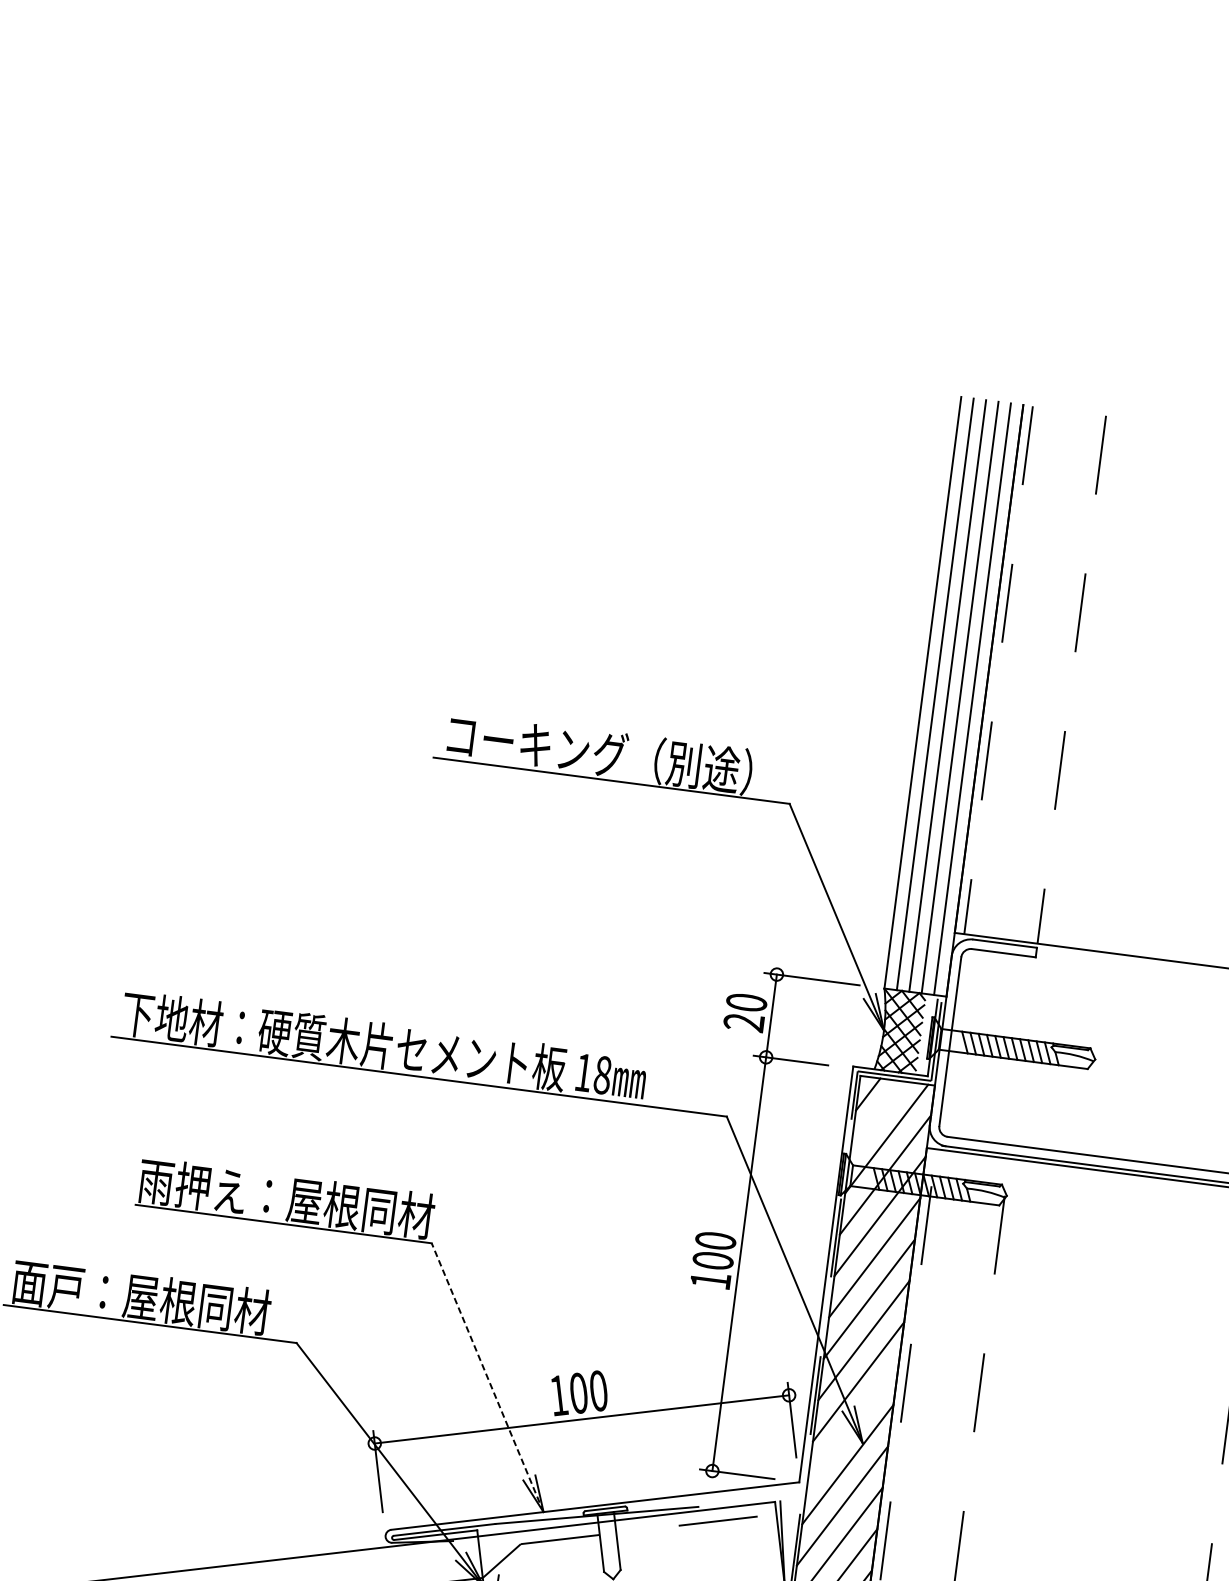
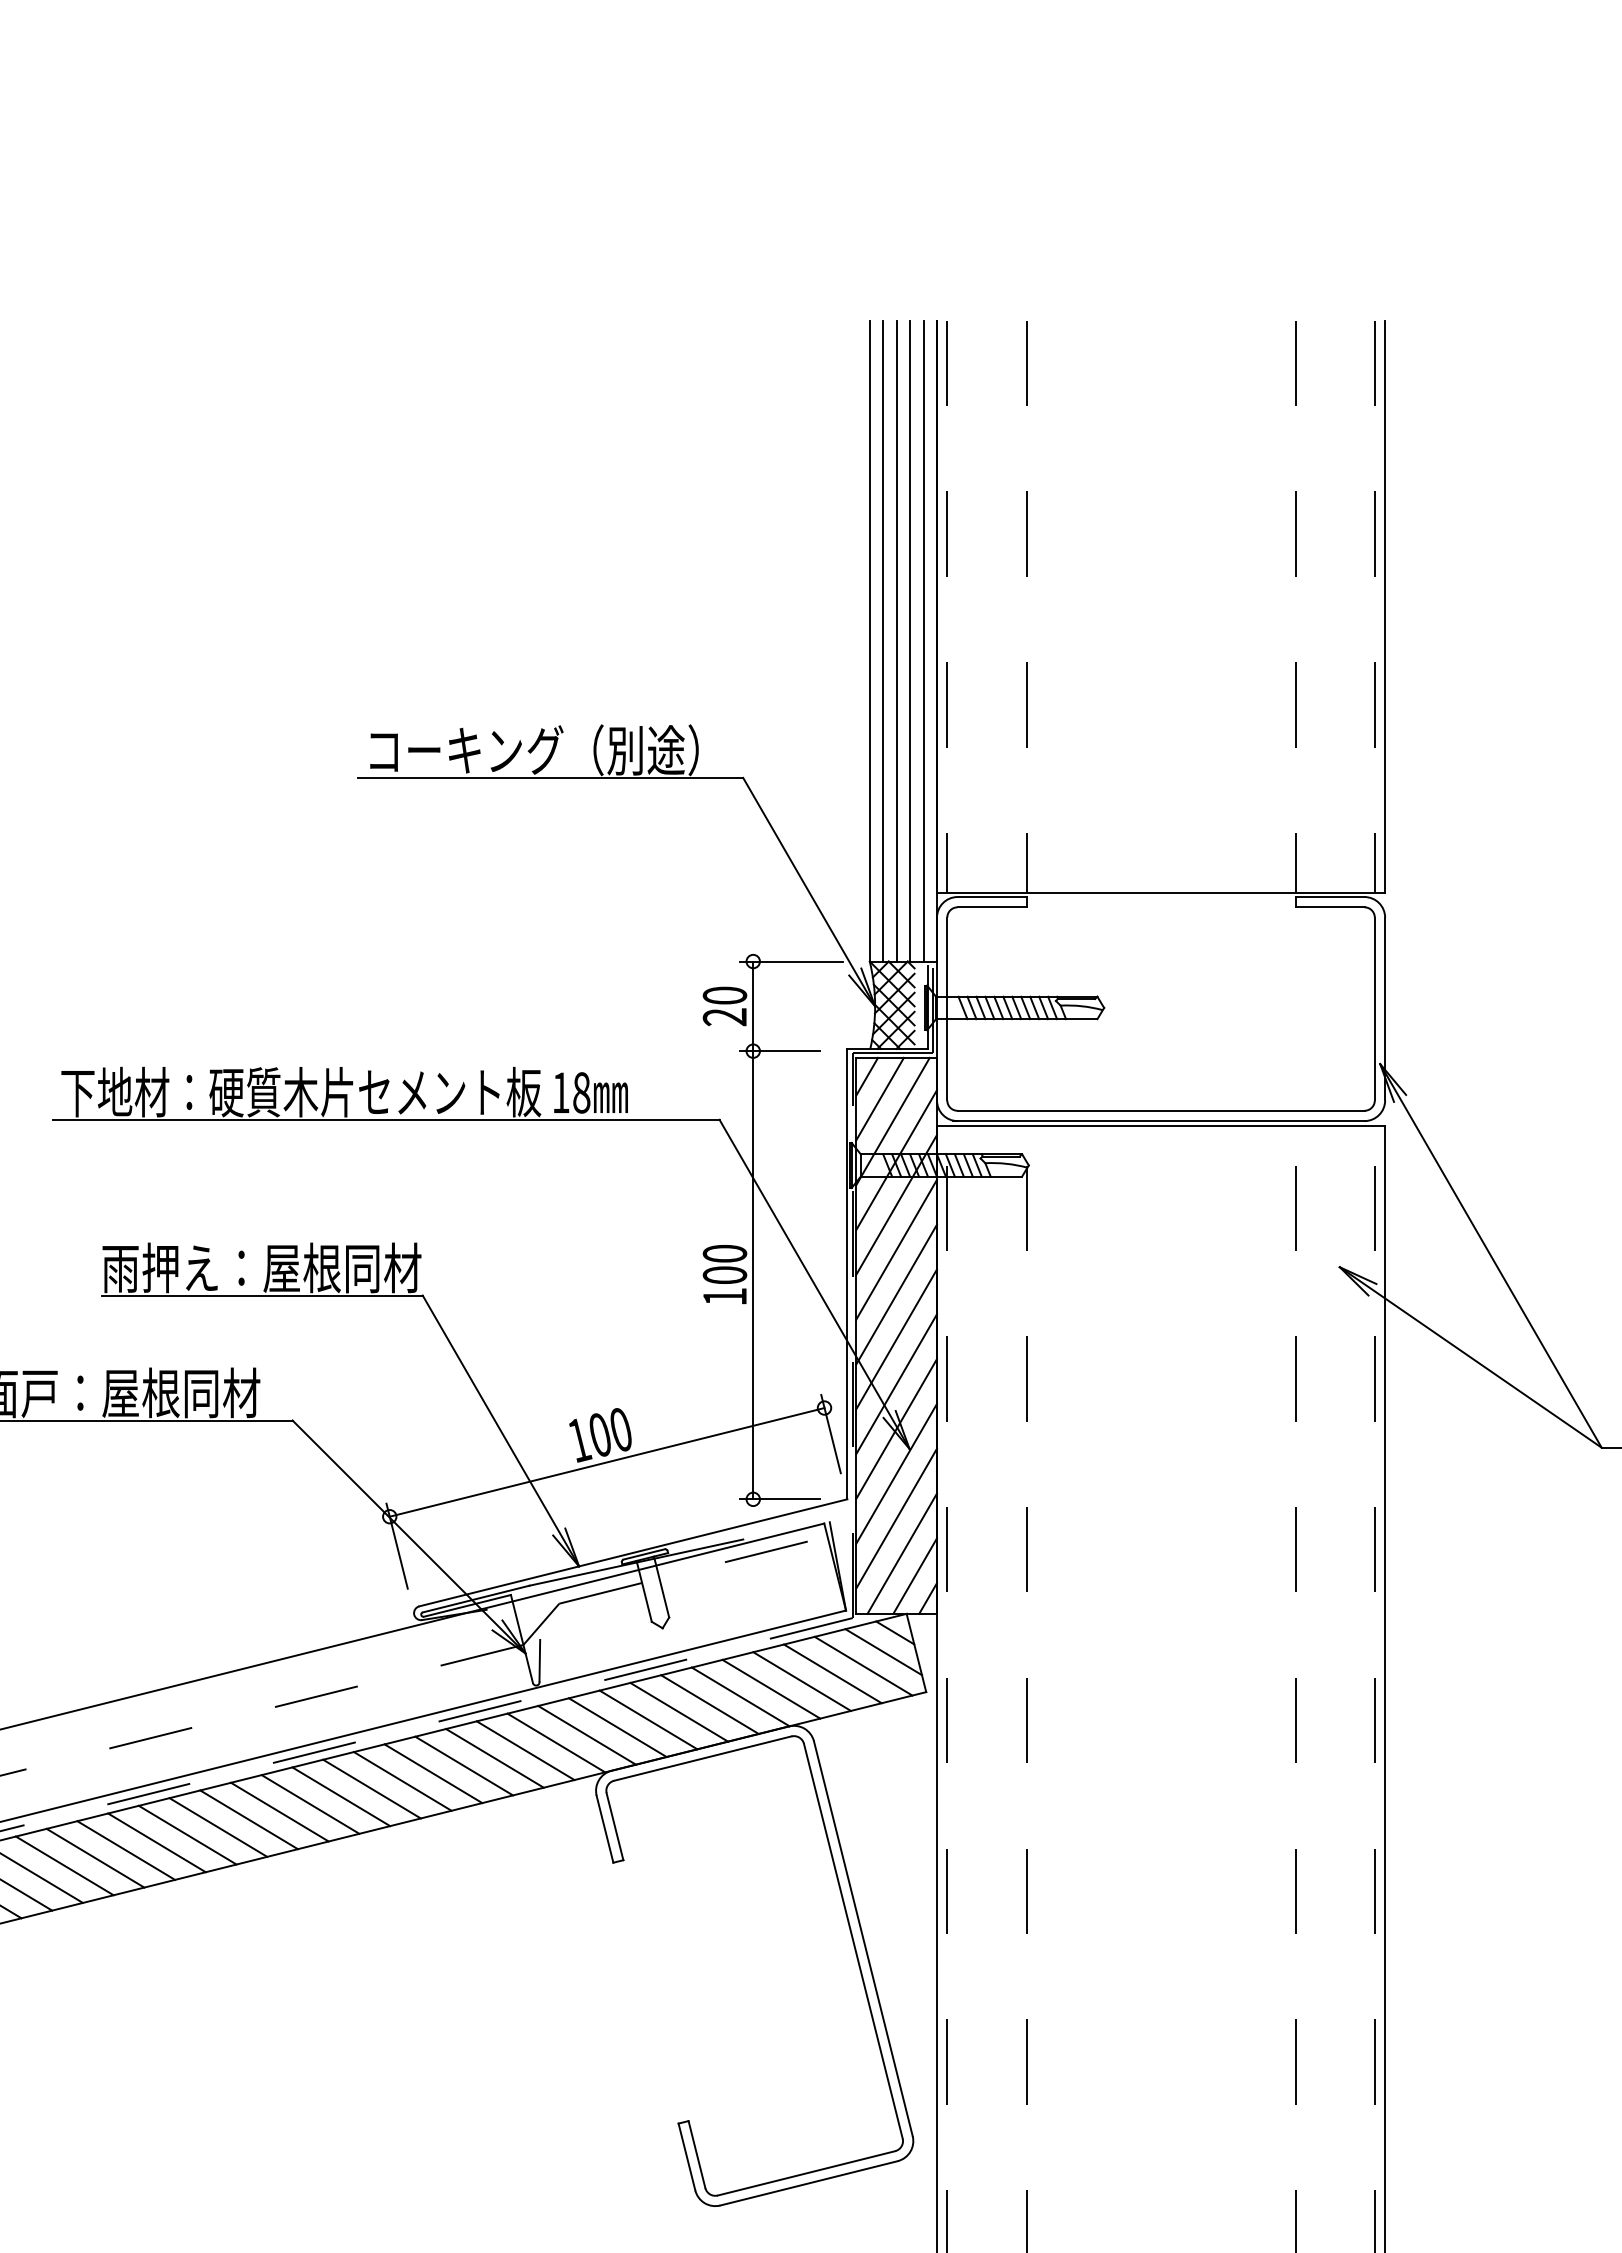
line: (877, 1116) -> (879, 1098), added
line: (487, 1377) -> (500, 1430), dashed -> solid
line: (853, 1422) -> (896, 1428), added

